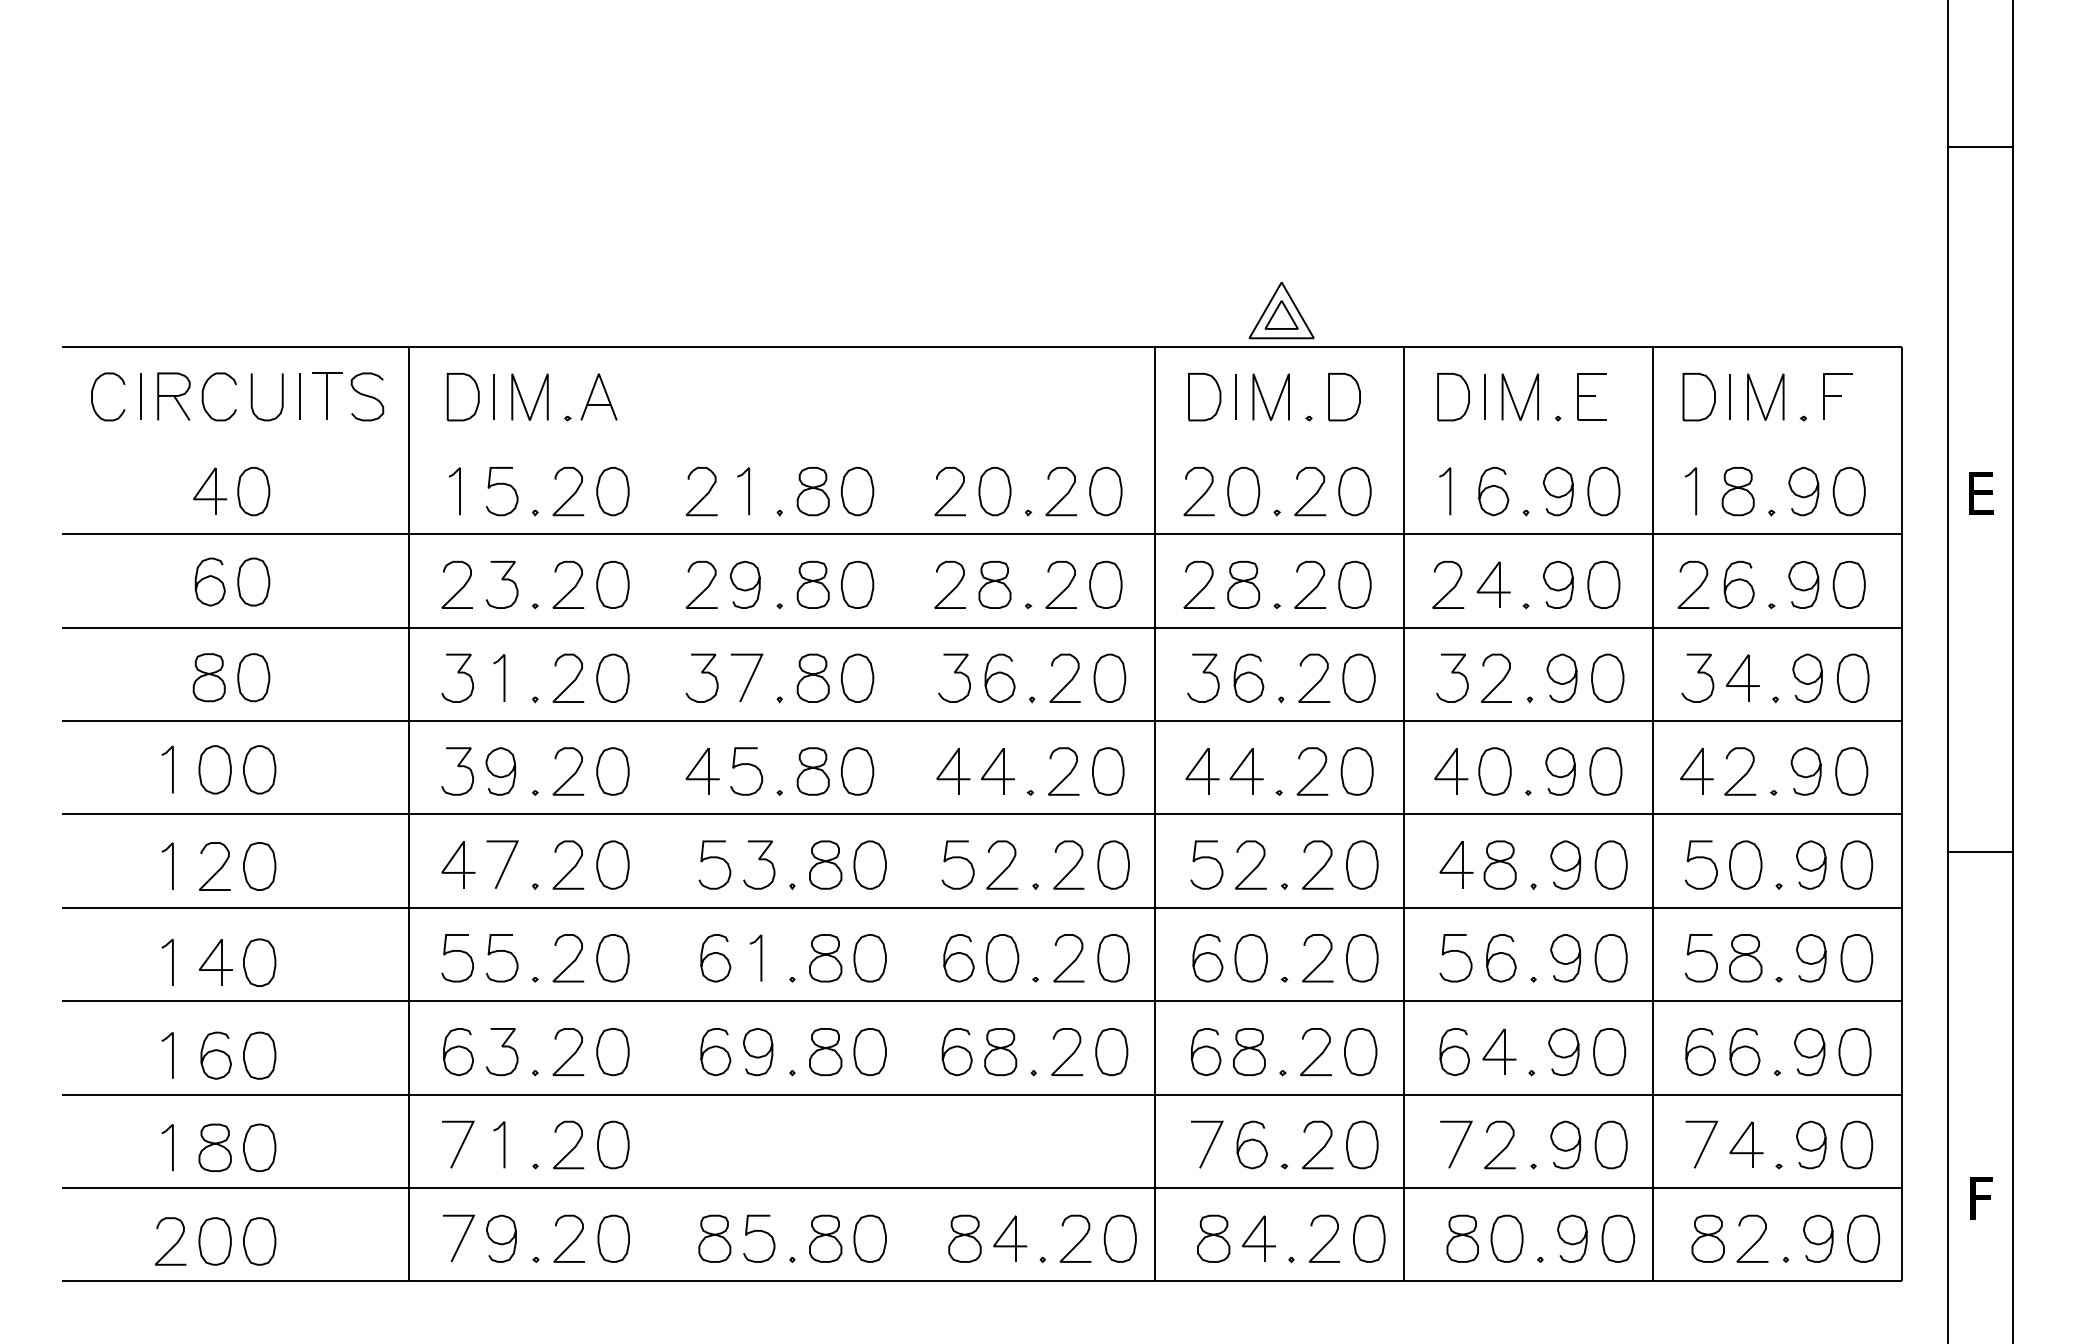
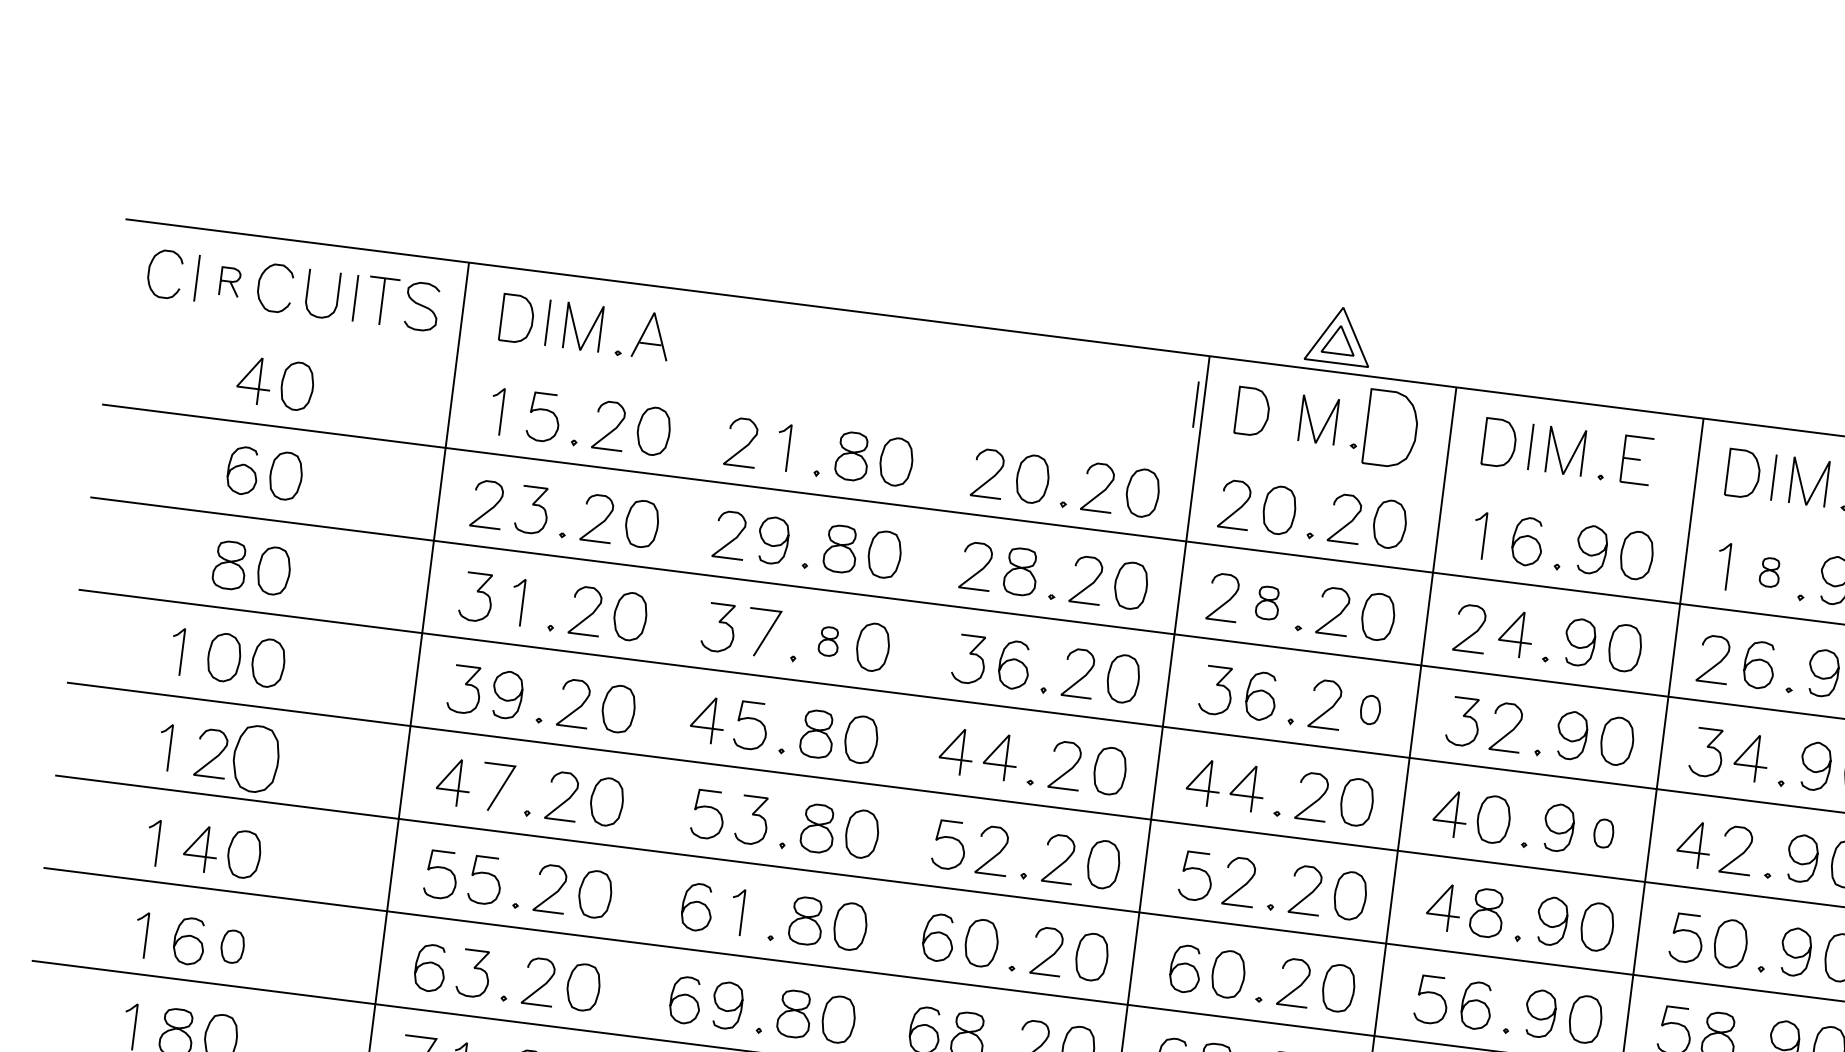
part: (173, 396) -> (229, 281), size x0.6
line: (1235, 396) -> (1195, 404), moved
part: (1344, 397) -> (1391, 429), size x1.6
part: (1737, 491) -> (1769, 572), size x0.6
part: (1243, 584) -> (1267, 602), size x0.7
part: (812, 677) -> (828, 640), size x0.6
part: (1358, 677) -> (1370, 709), size x0.6
part: (1605, 771) -> (1603, 833), size x0.6
part: (259, 866) -> (256, 759), size x1.4
part: (259, 1055) -> (232, 946), size x0.7

